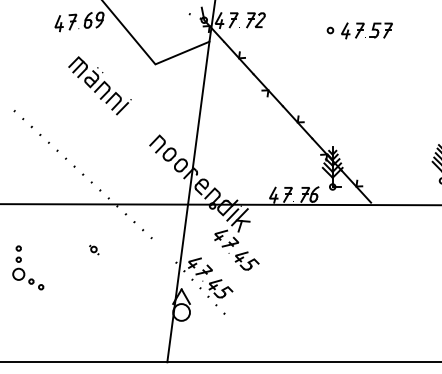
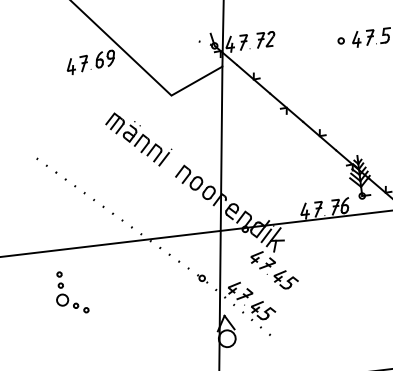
part: (99, 85) -> (138, 139), moved
part: (94, 249) -> (202, 278), moved
part: (28, 267) -> (71, 292), moved

